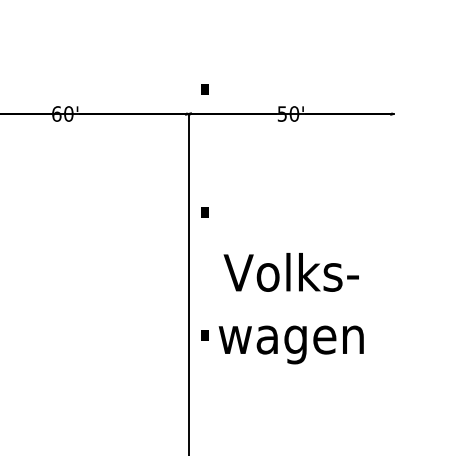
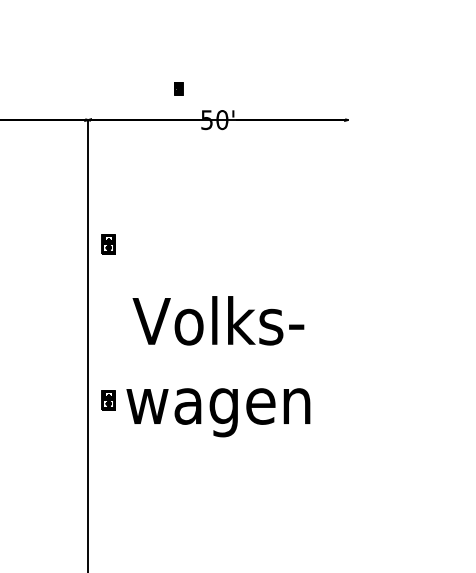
part: (204, 89) -> (178, 88), moved
part: (204, 212) -> (108, 244), size x1.6
part: (204, 335) -> (108, 400), size x1.6

